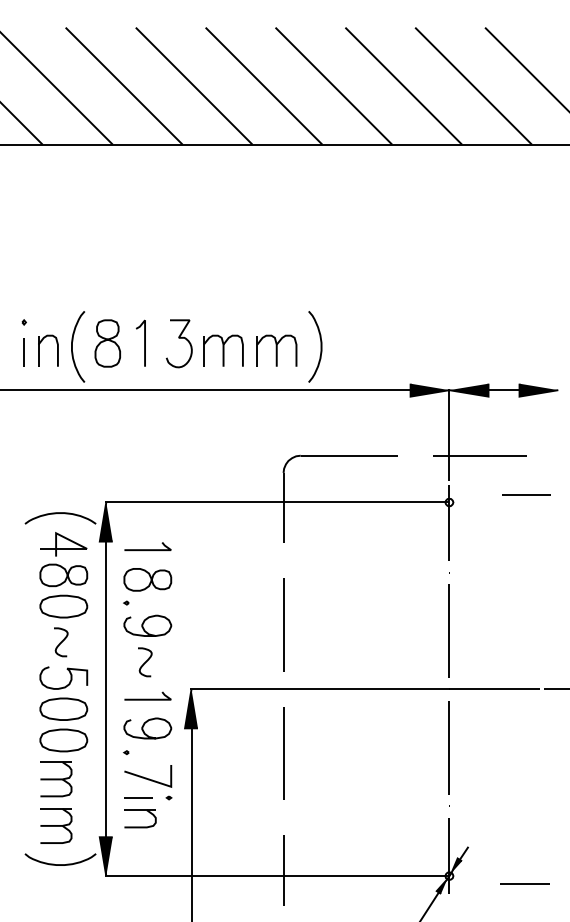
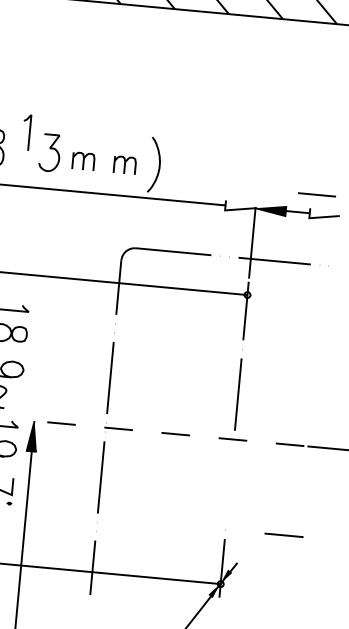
line: (144, 342) -> (29, 132), moved
part: (223, 350) -> (83, 161), size x0.7
part: (276, 350) -> (124, 165), size x0.7
fill: (429, 389) -> (240, 206), removed
fill: (538, 389) -> (324, 214), removed
line: (526, 494) -> (316, 194), moved
line: (364, 689) -> (168, 433), solid -> dashed
line: (448, 747) -> (229, 484), removed
line: (524, 883) -> (283, 534), moved

